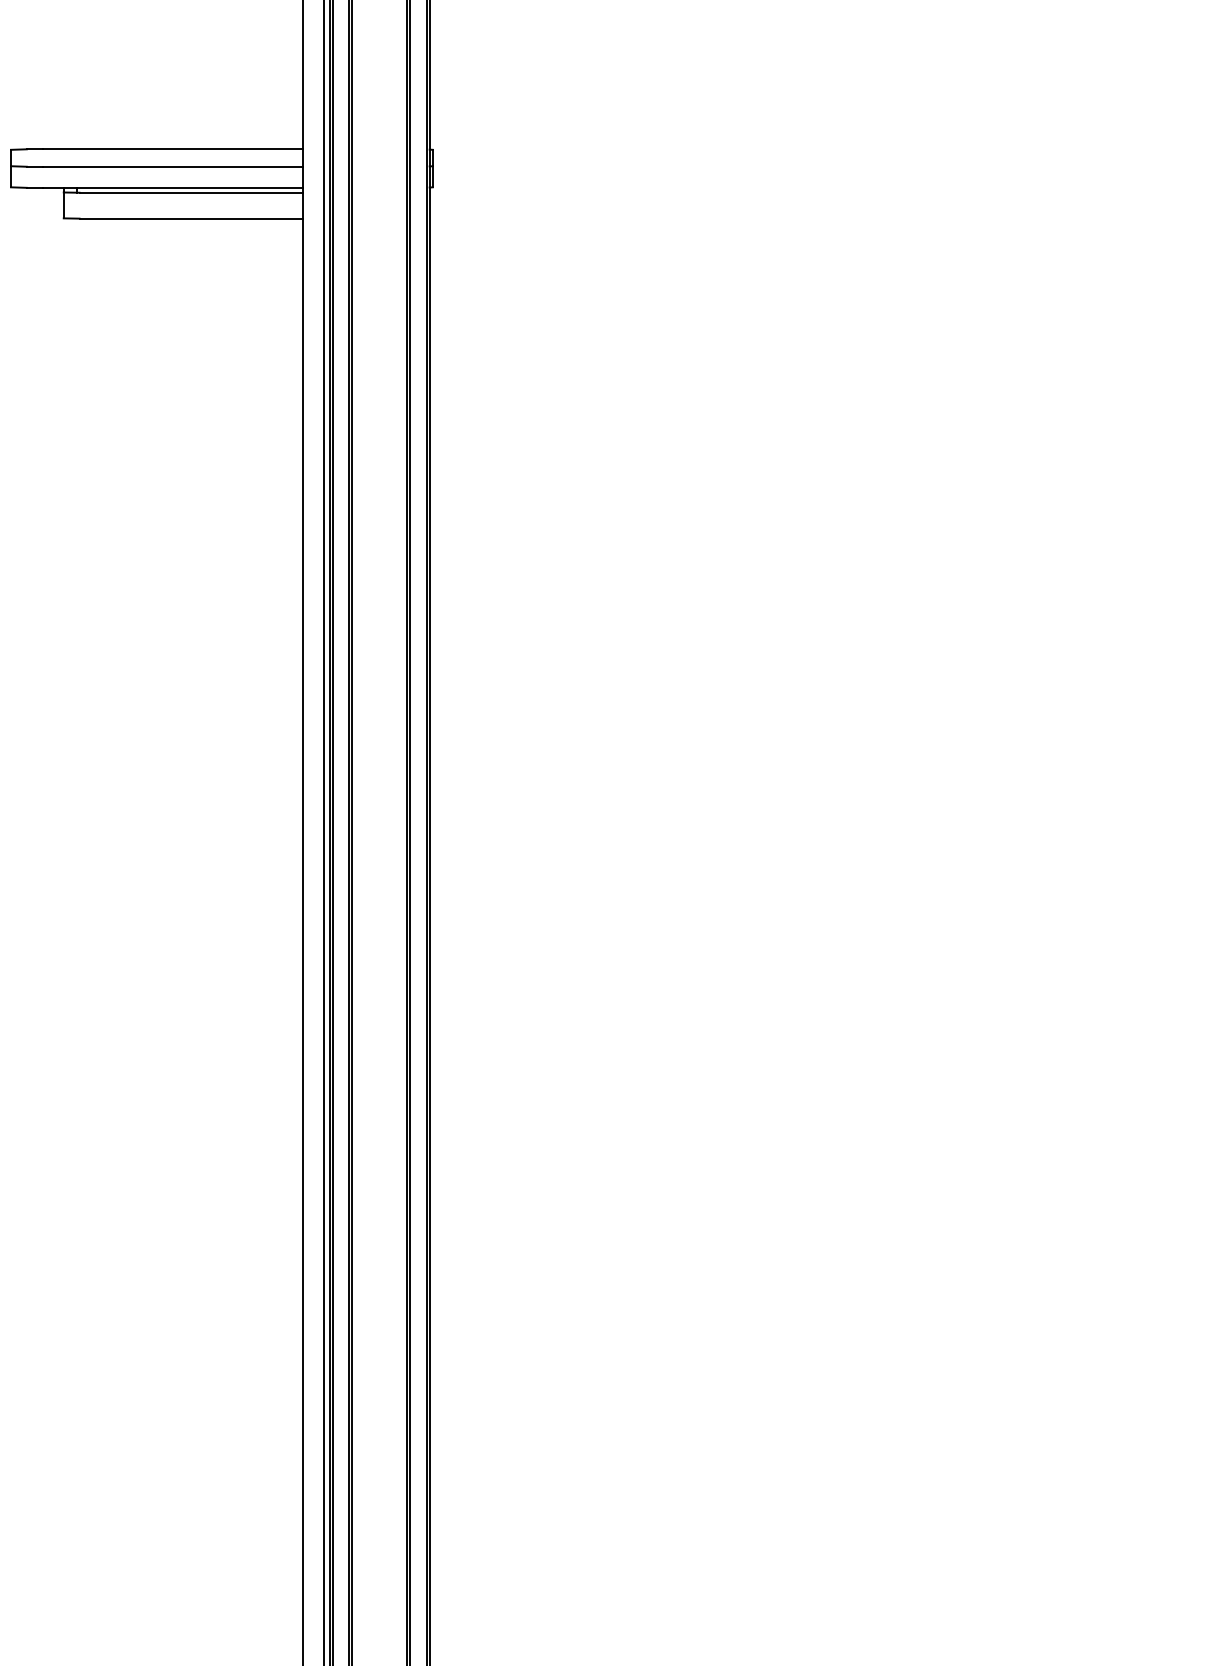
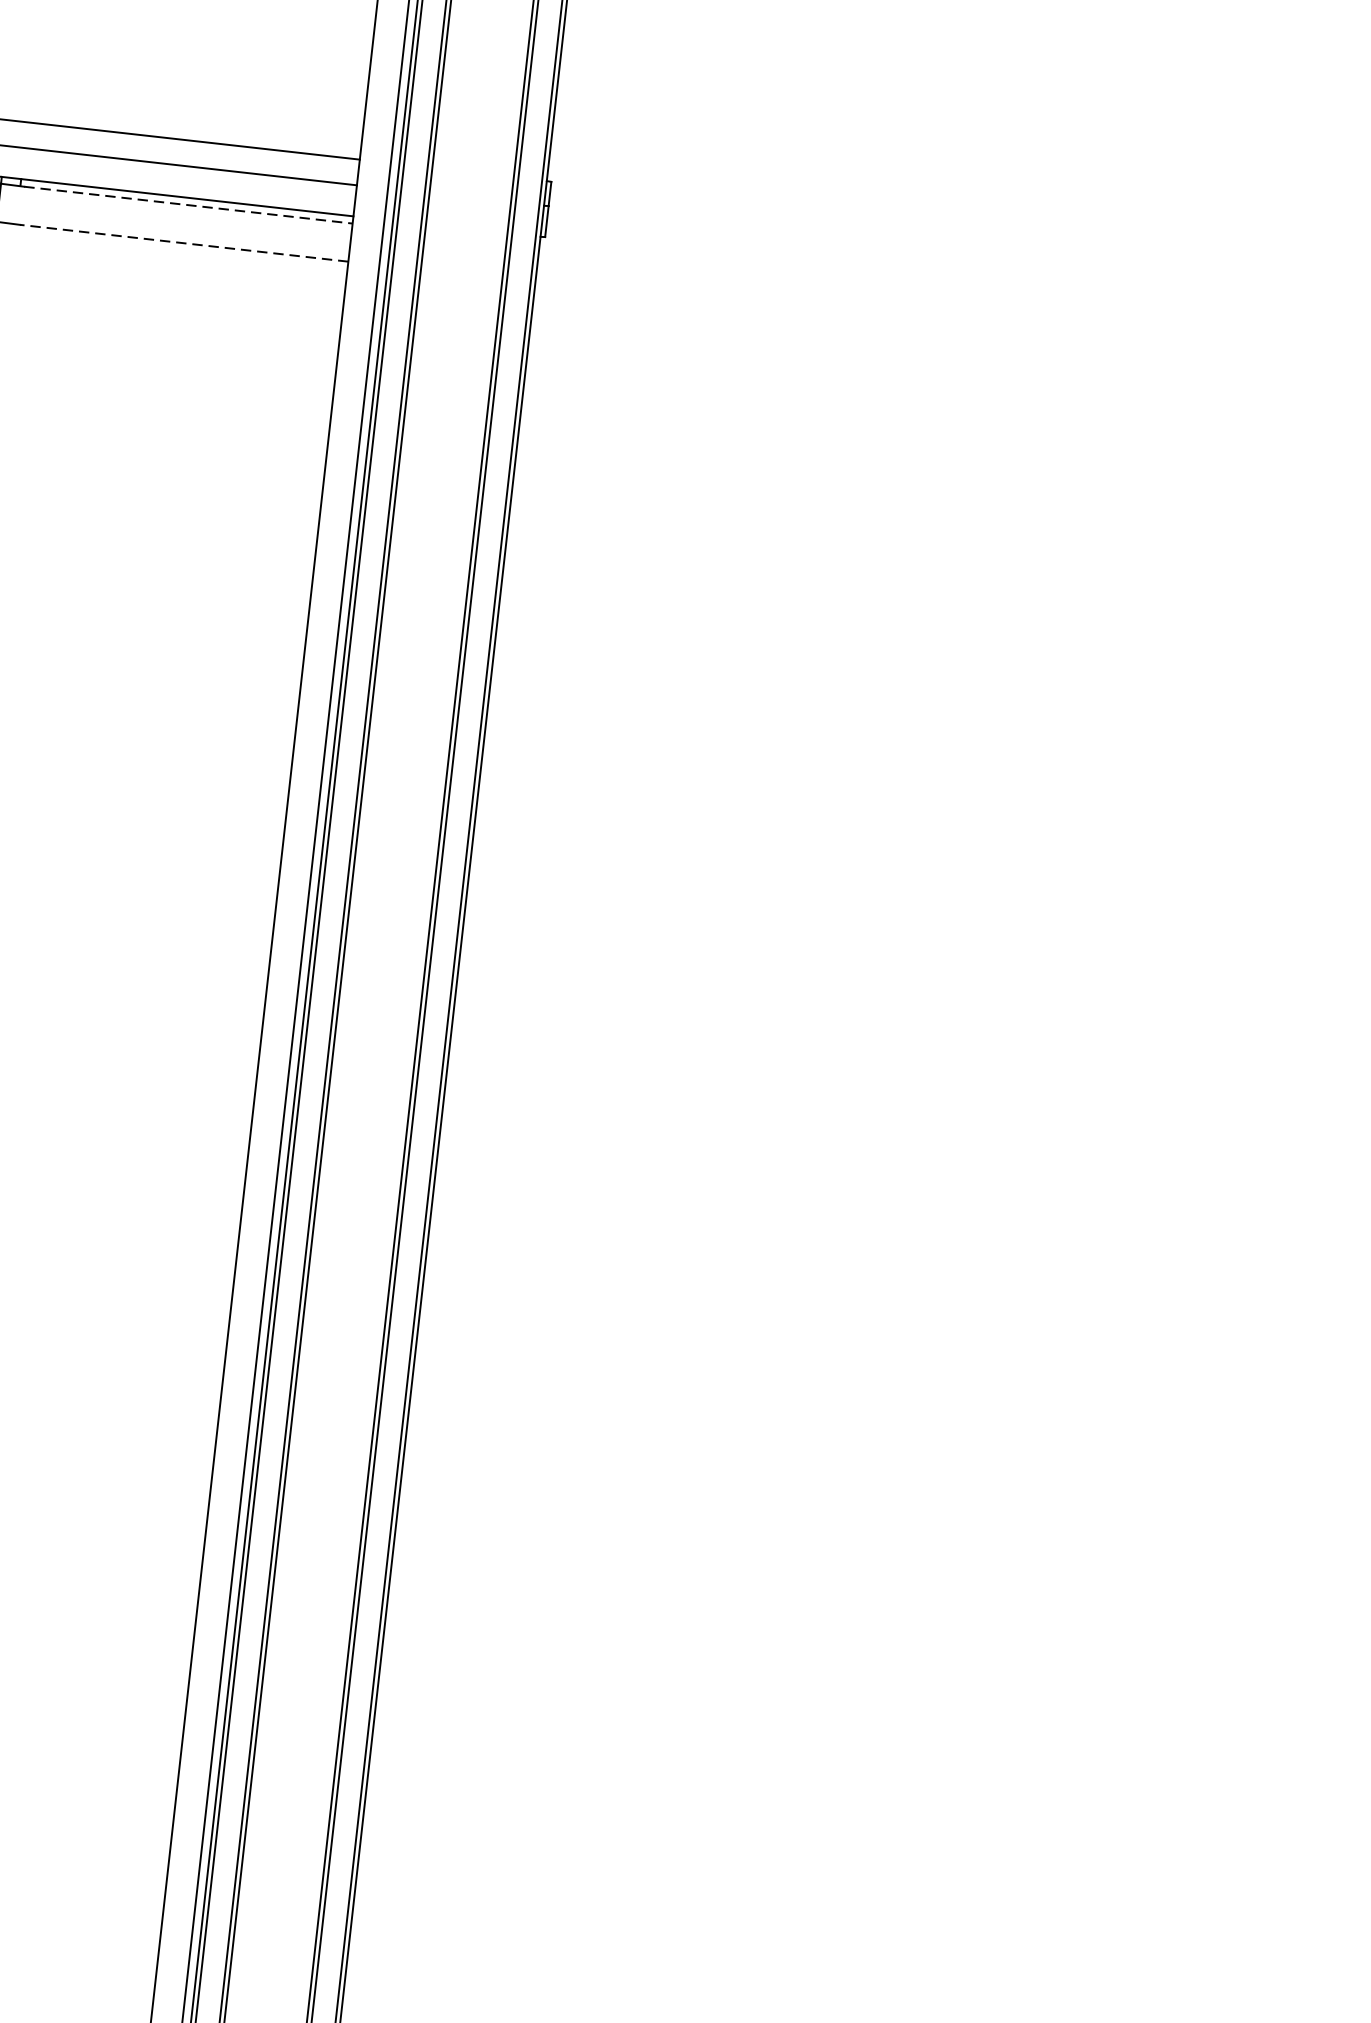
line: (191, 192) -> (189, 204), solid -> dashed
line: (191, 218) -> (184, 243), solid -> dashed

